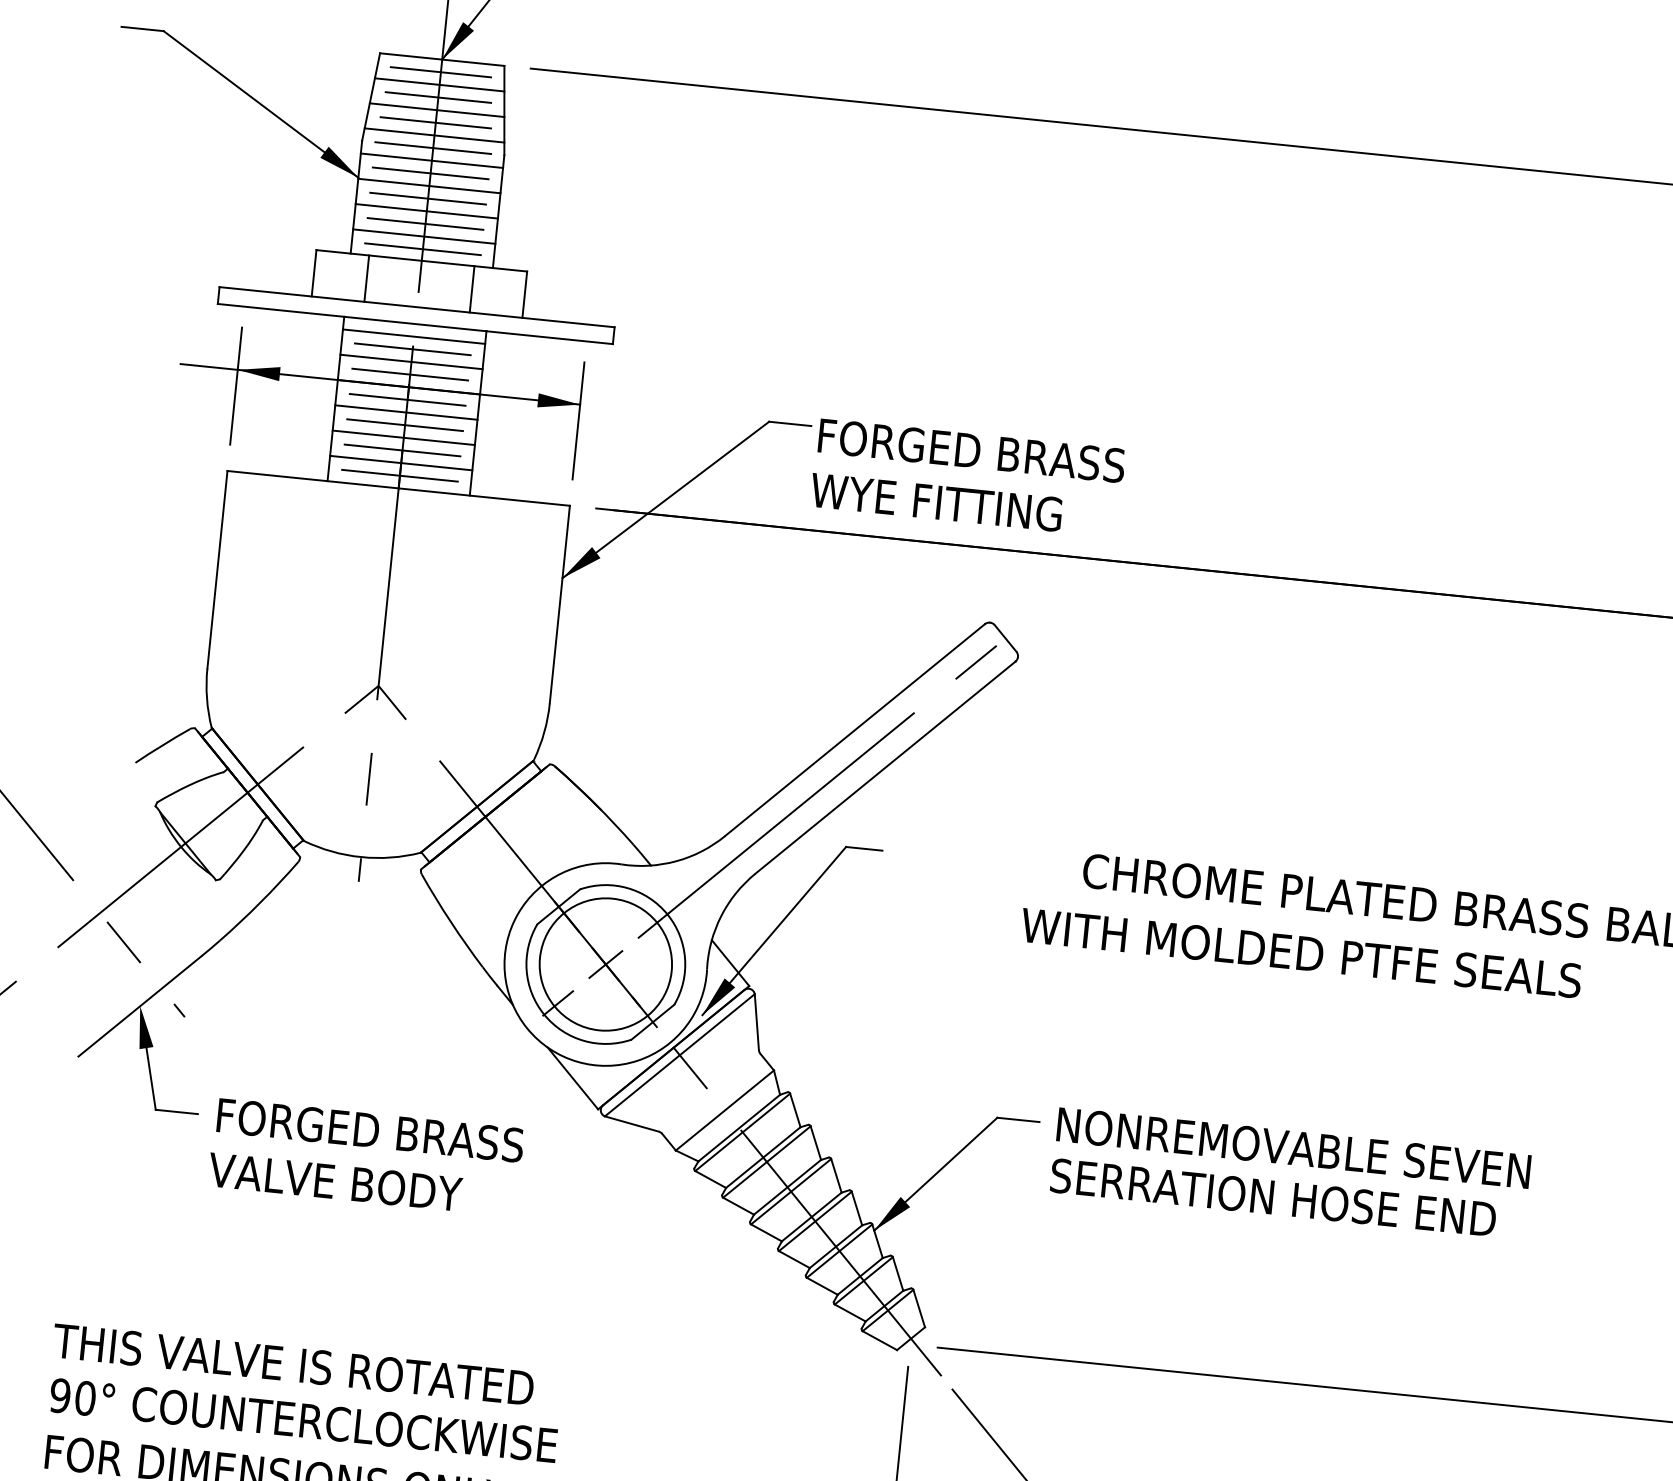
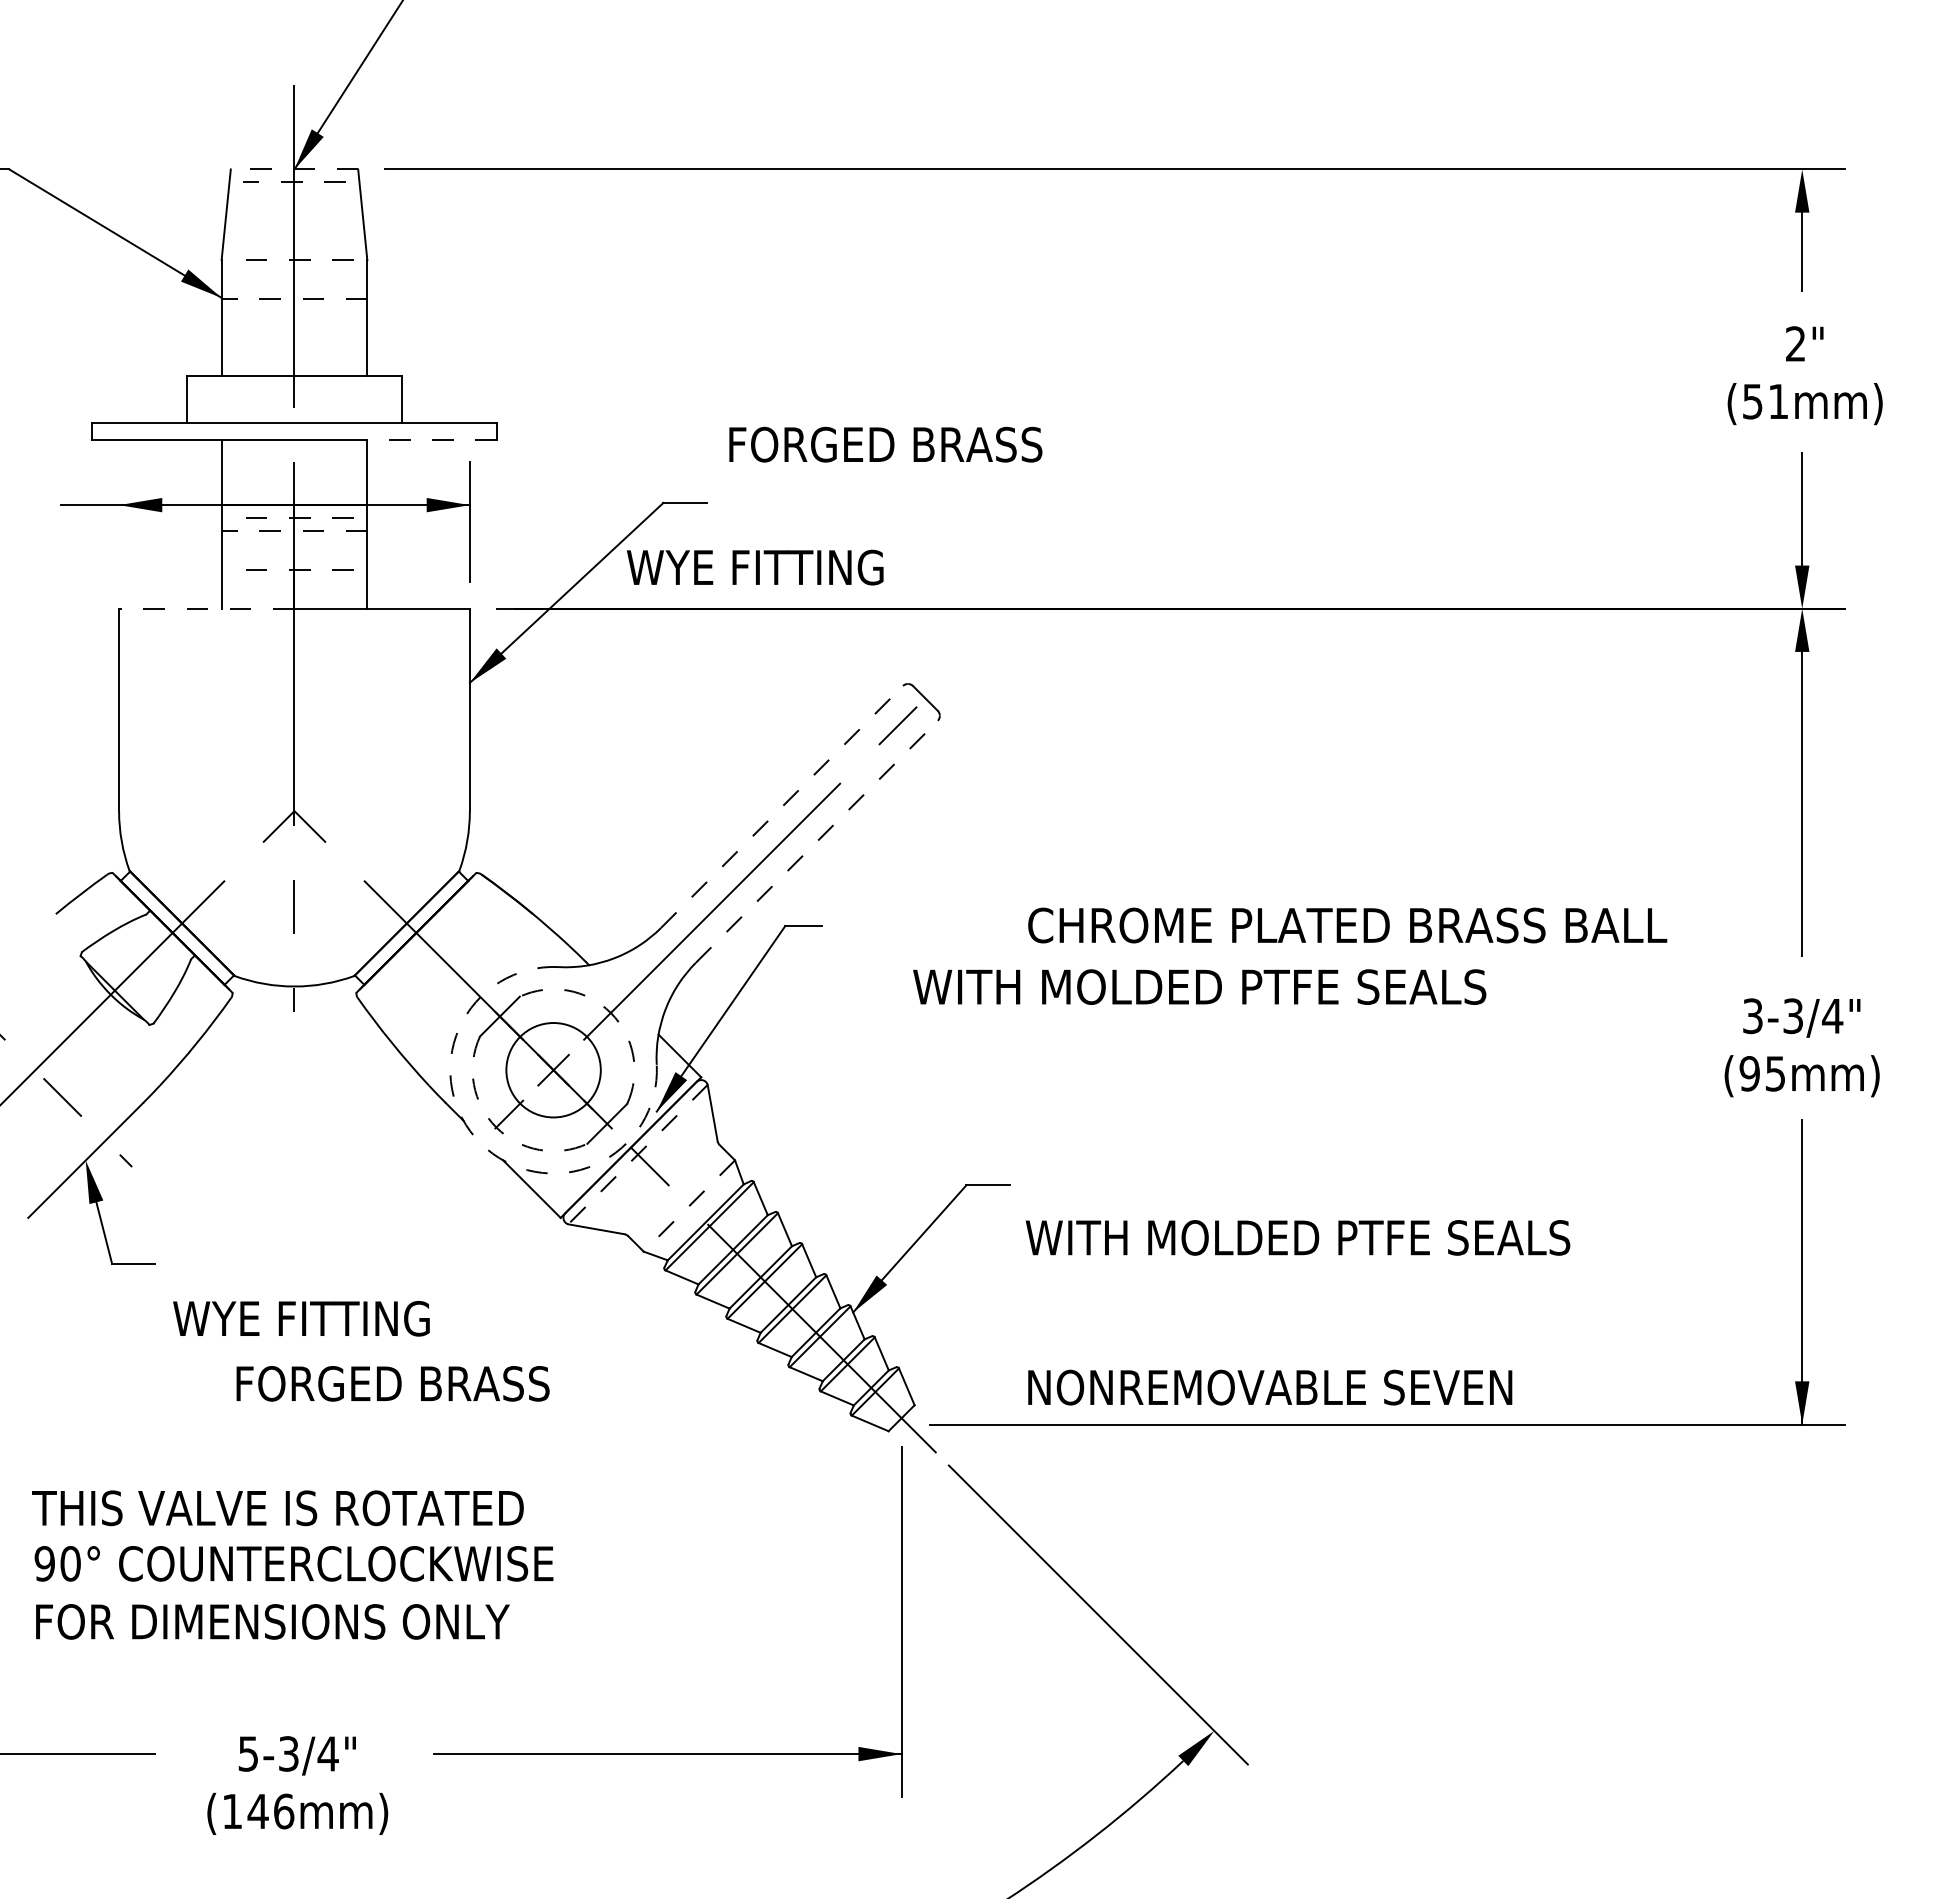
line: (442, 59) -> (294, 169), solid -> dashed
line: (440, 72) -> (294, 182), solid -> dashed
line: (439, 85) -> (294, 195), removed
line: (438, 97) -> (294, 208), removed
line: (437, 110) -> (294, 221), removed
line: (435, 123) -> (294, 234), removed
line: (434, 135) -> (294, 247), removed
line: (432, 148) -> (293, 260), solid -> dashed
line: (431, 161) -> (294, 273), removed
line: (430, 173) -> (294, 286), removed
line: (429, 185) -> (294, 298), solid -> dashed
line: (428, 198) -> (294, 311), removed
line: (426, 210) -> (294, 324), removed
line: (425, 223) -> (294, 337), removed
line: (424, 236) -> (294, 350), removed
line: (423, 249) -> (294, 363), removed
line: (366, 278) -> (240, 399), removed
line: (472, 289) -> (348, 399), removed
line: (414, 336) -> (294, 453), removed
line: (550, 337) -> (432, 440), solid -> dashed
line: (412, 349) -> (294, 466), removed
line: (411, 362) -> (294, 479), removed
line: (410, 374) -> (294, 492), removed
line: (236, 385) -> (119, 521), removed
line: (406, 400) -> (293, 518), solid -> dashed
line: (406, 412) -> (294, 531), solid -> dashed
line: (405, 425) -> (294, 544), removed
line: (403, 437) -> (294, 556), removed
line: (401, 449) -> (293, 569), solid -> dashed
text: (971, 450) -> (885, 444), moved
line: (401, 462) -> (294, 582), removed
line: (400, 475) -> (294, 595), removed
line: (312, 479) -> (206, 608), solid -> dashed
text: (936, 502) -> (755, 567), moved
line: (855, 729) -> (782, 806), solid -> dashed
line: (885, 767) -> (816, 841), solid -> dashed
arc: (667, 914) -> (610, 1013), solid -> dashed
text: (1301, 952) -> (1199, 986), moved
circle: (605, 963) -> (553, 1069), size x0.7
arc: (544, 1014) -> (496, 1127), solid -> dashed
arc: (527, 1028) -> (480, 1143), solid -> dashed
line: (680, 1055) -> (638, 1154), solid -> dashed
line: (724, 1110) -> (689, 1206), solid -> dashed
text: (369, 1130) -> (392, 1383), moved
text: (1294, 1148) -> (1270, 1387), moved
text: (335, 1181) -> (301, 1318), VALVE BODY -> WYE FITTING
text: (1315, 1201) -> (1297, 1237), SERRATION HOSE END -> WITH MOLDED PTFE SEALS

